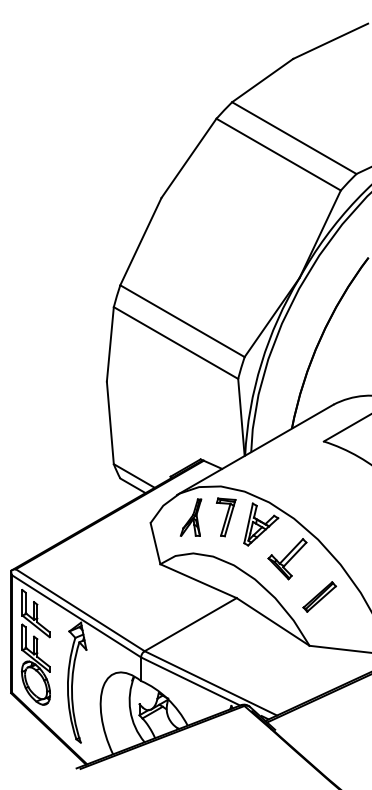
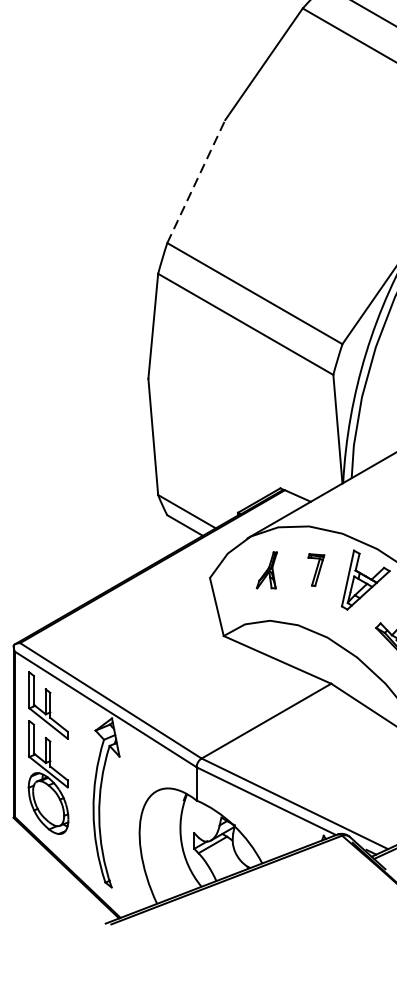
line: (141, 241) -> (197, 181), solid -> dashed
part: (190, 517) -> (266, 570), size x0.7
part: (225, 517) -> (315, 570), size x0.6

